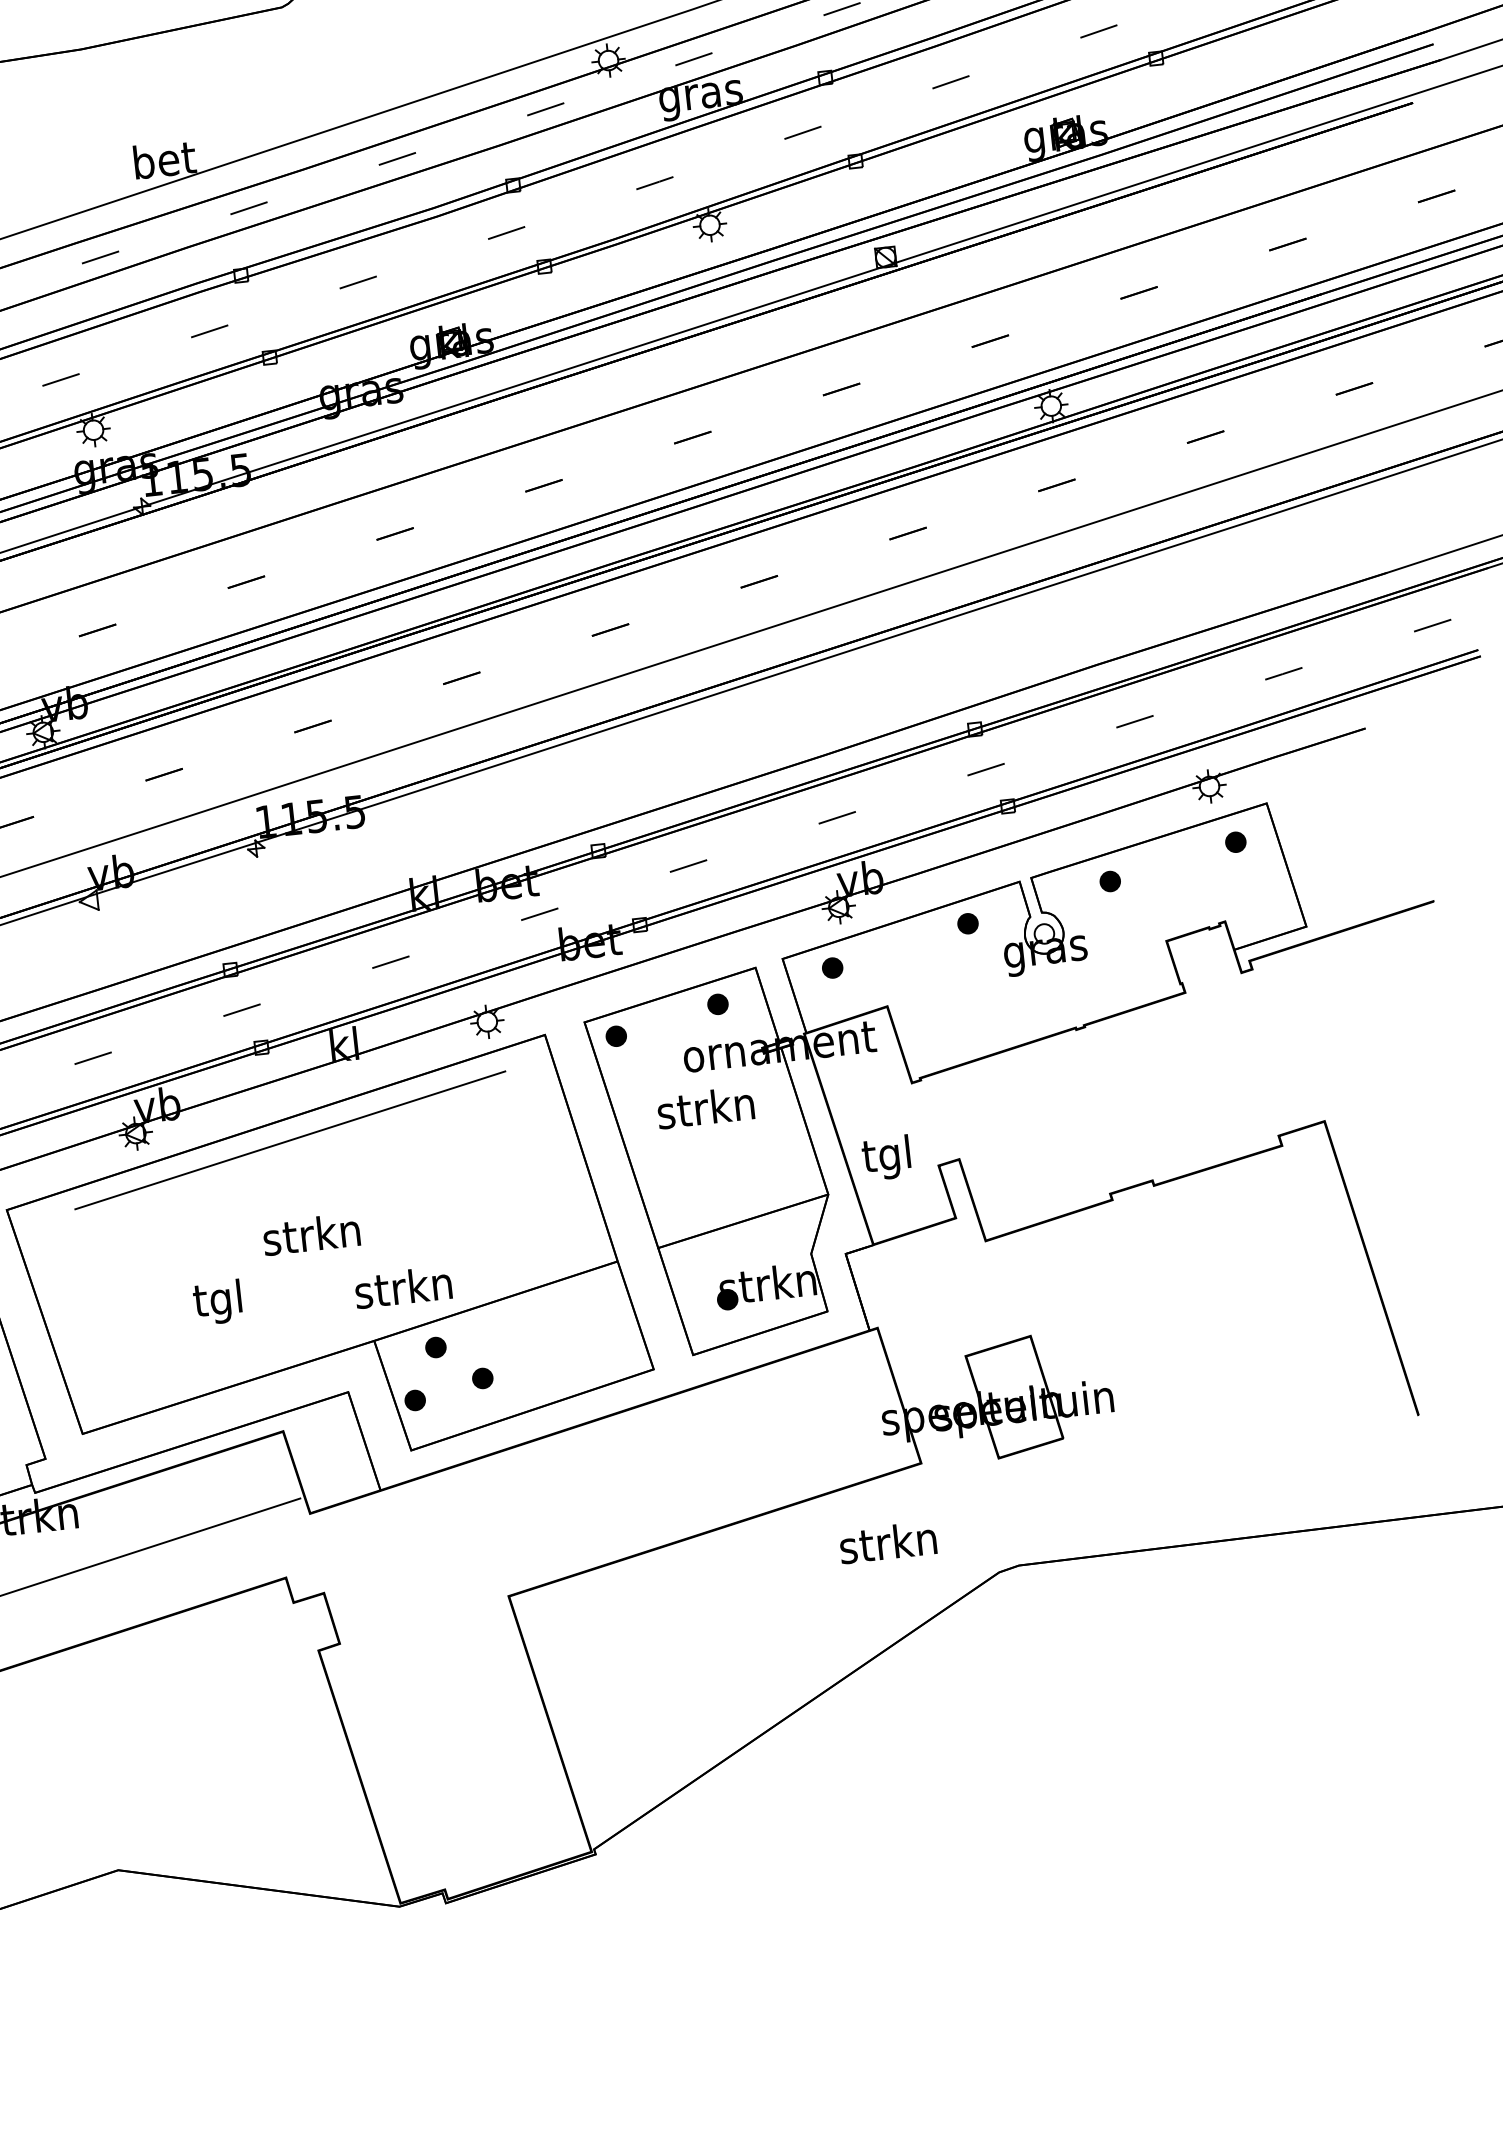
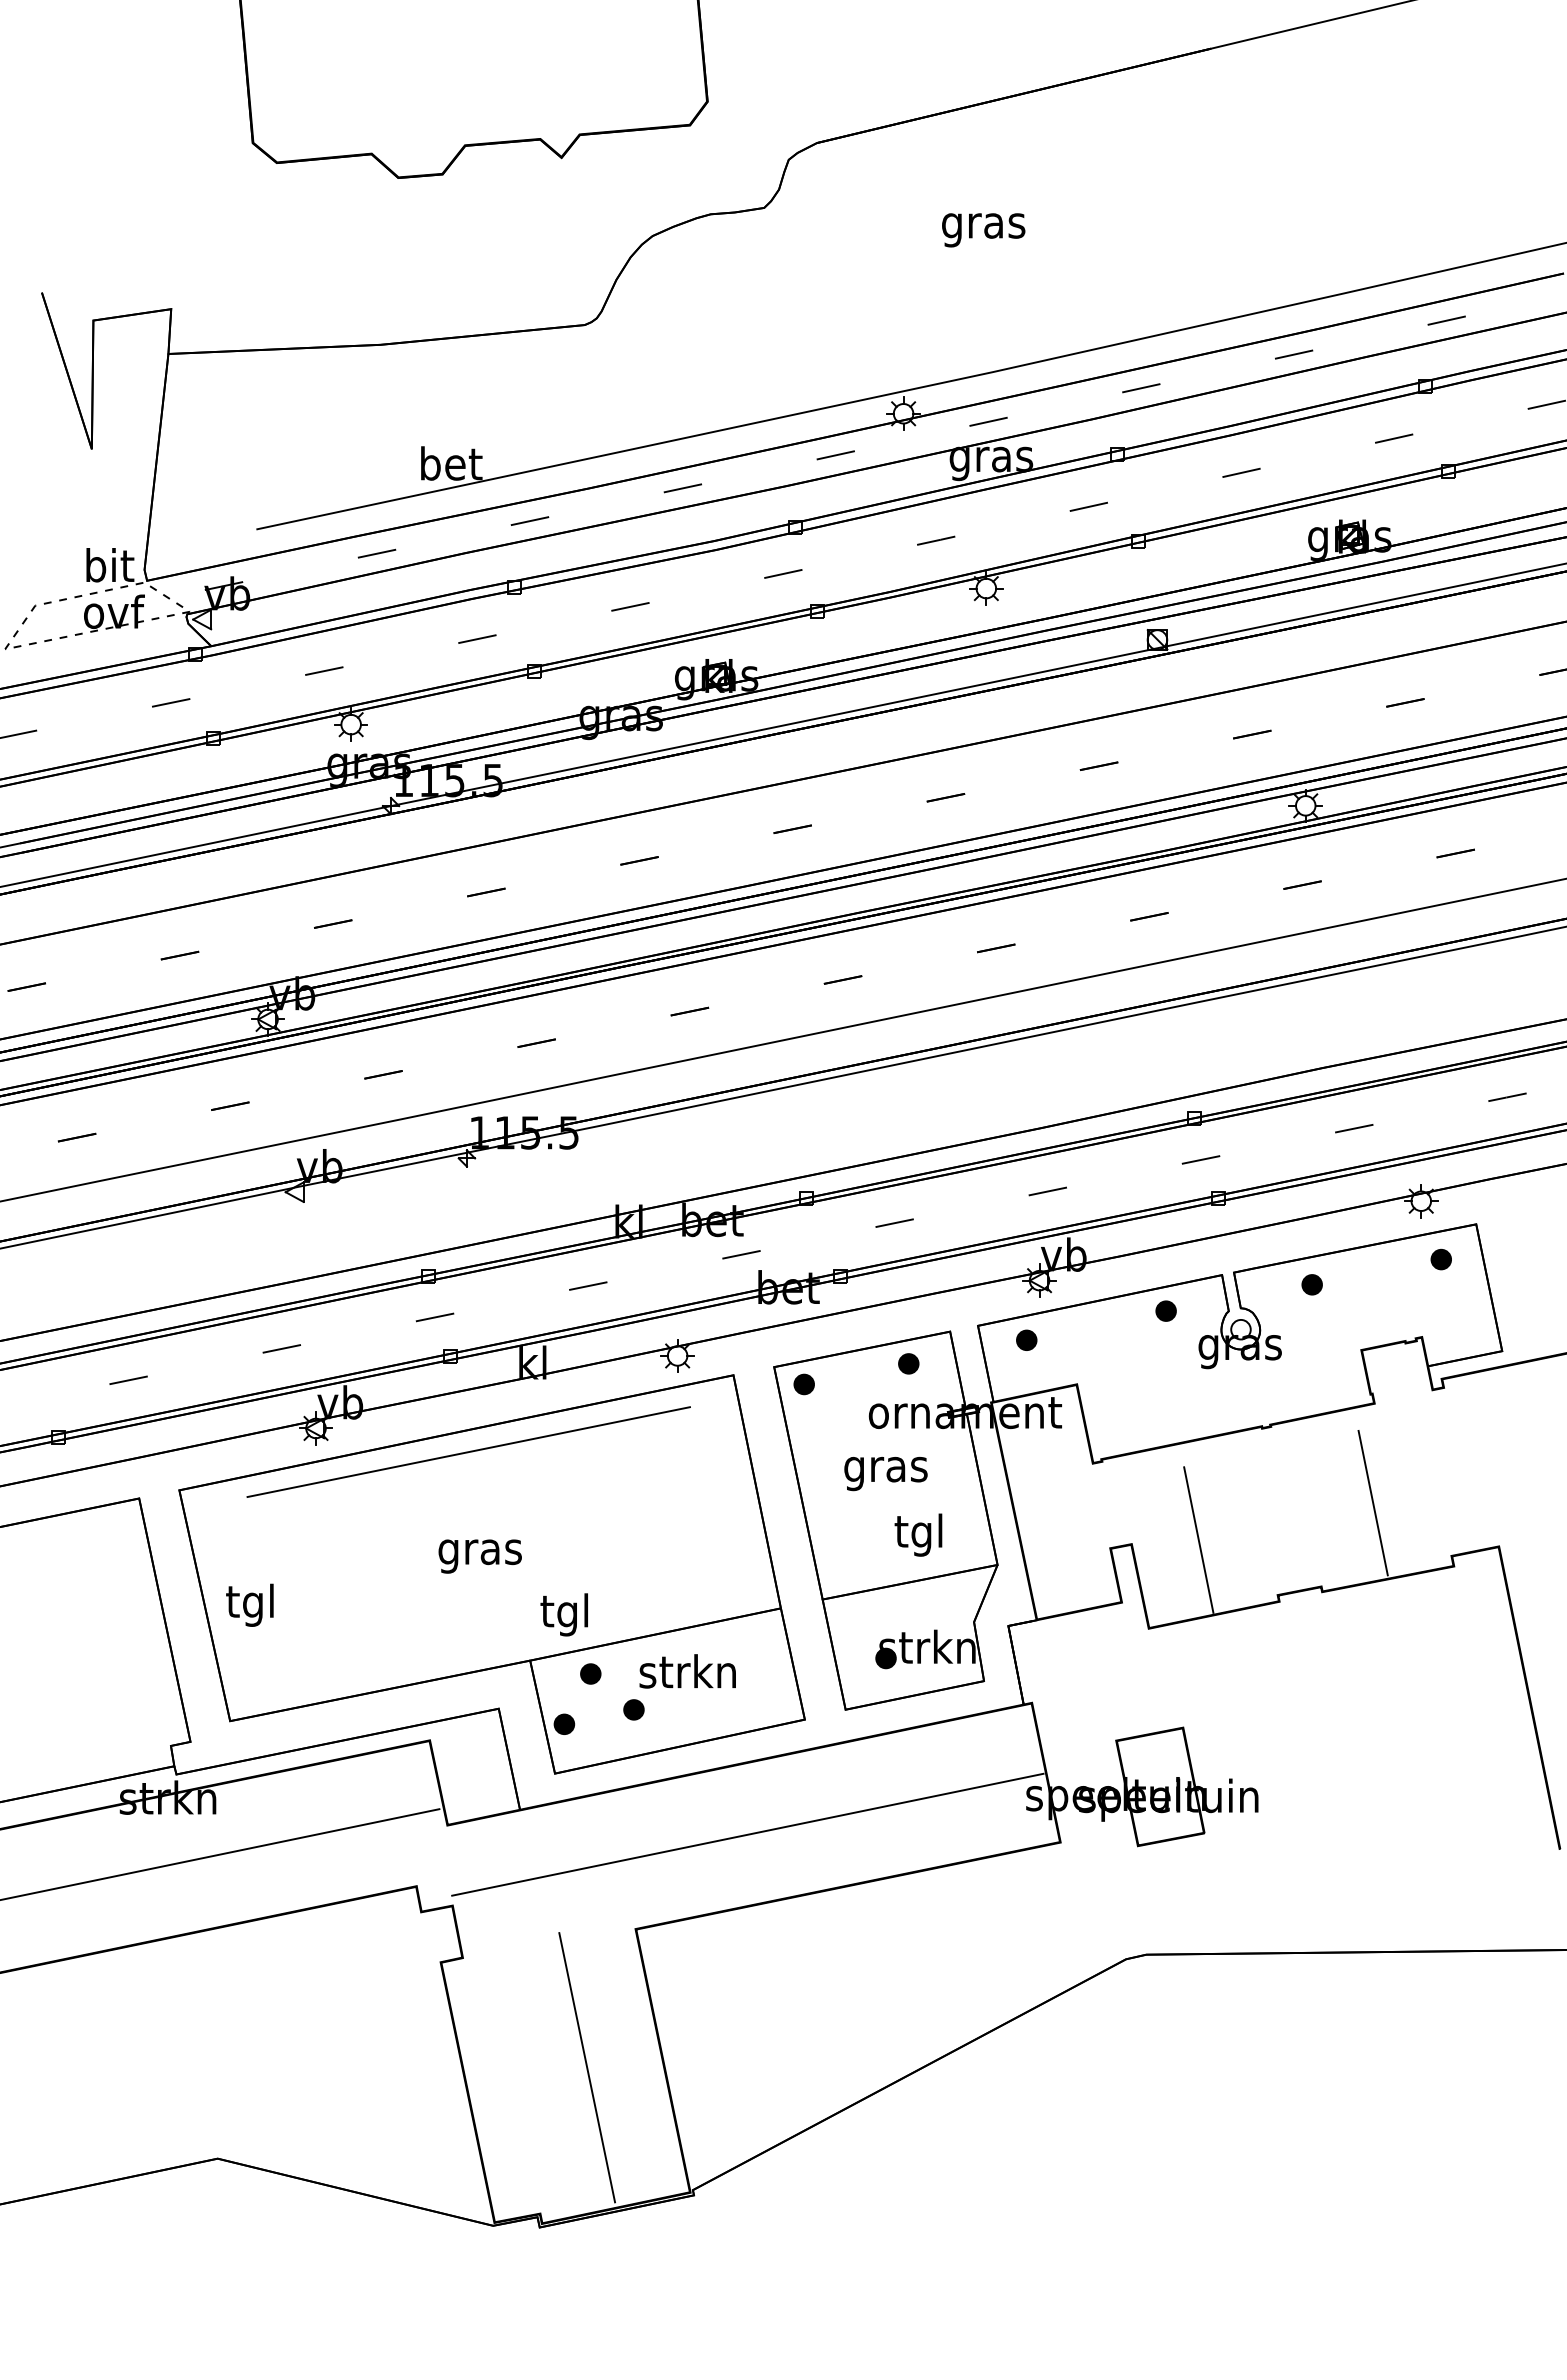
line: (1194, 1091) -> (1372, 1502), added
text: (706, 1111) -> (885, 1469), strkn -> gras
line: (1025, 1147) -> (1198, 1539), added
text: (886, 1157) -> (918, 1534), moved
text: (311, 1237) -> (479, 1551), strkn -> gras
text: (403, 1291) -> (564, 1614), strkn -> tgl
text: (217, 1301) -> (249, 1604), moved
line: (609, 1489) -> (747, 1834), added
text: (887, 1542) -> (687, 1671), moved
line: (475, 1739) -> (587, 2067), added

